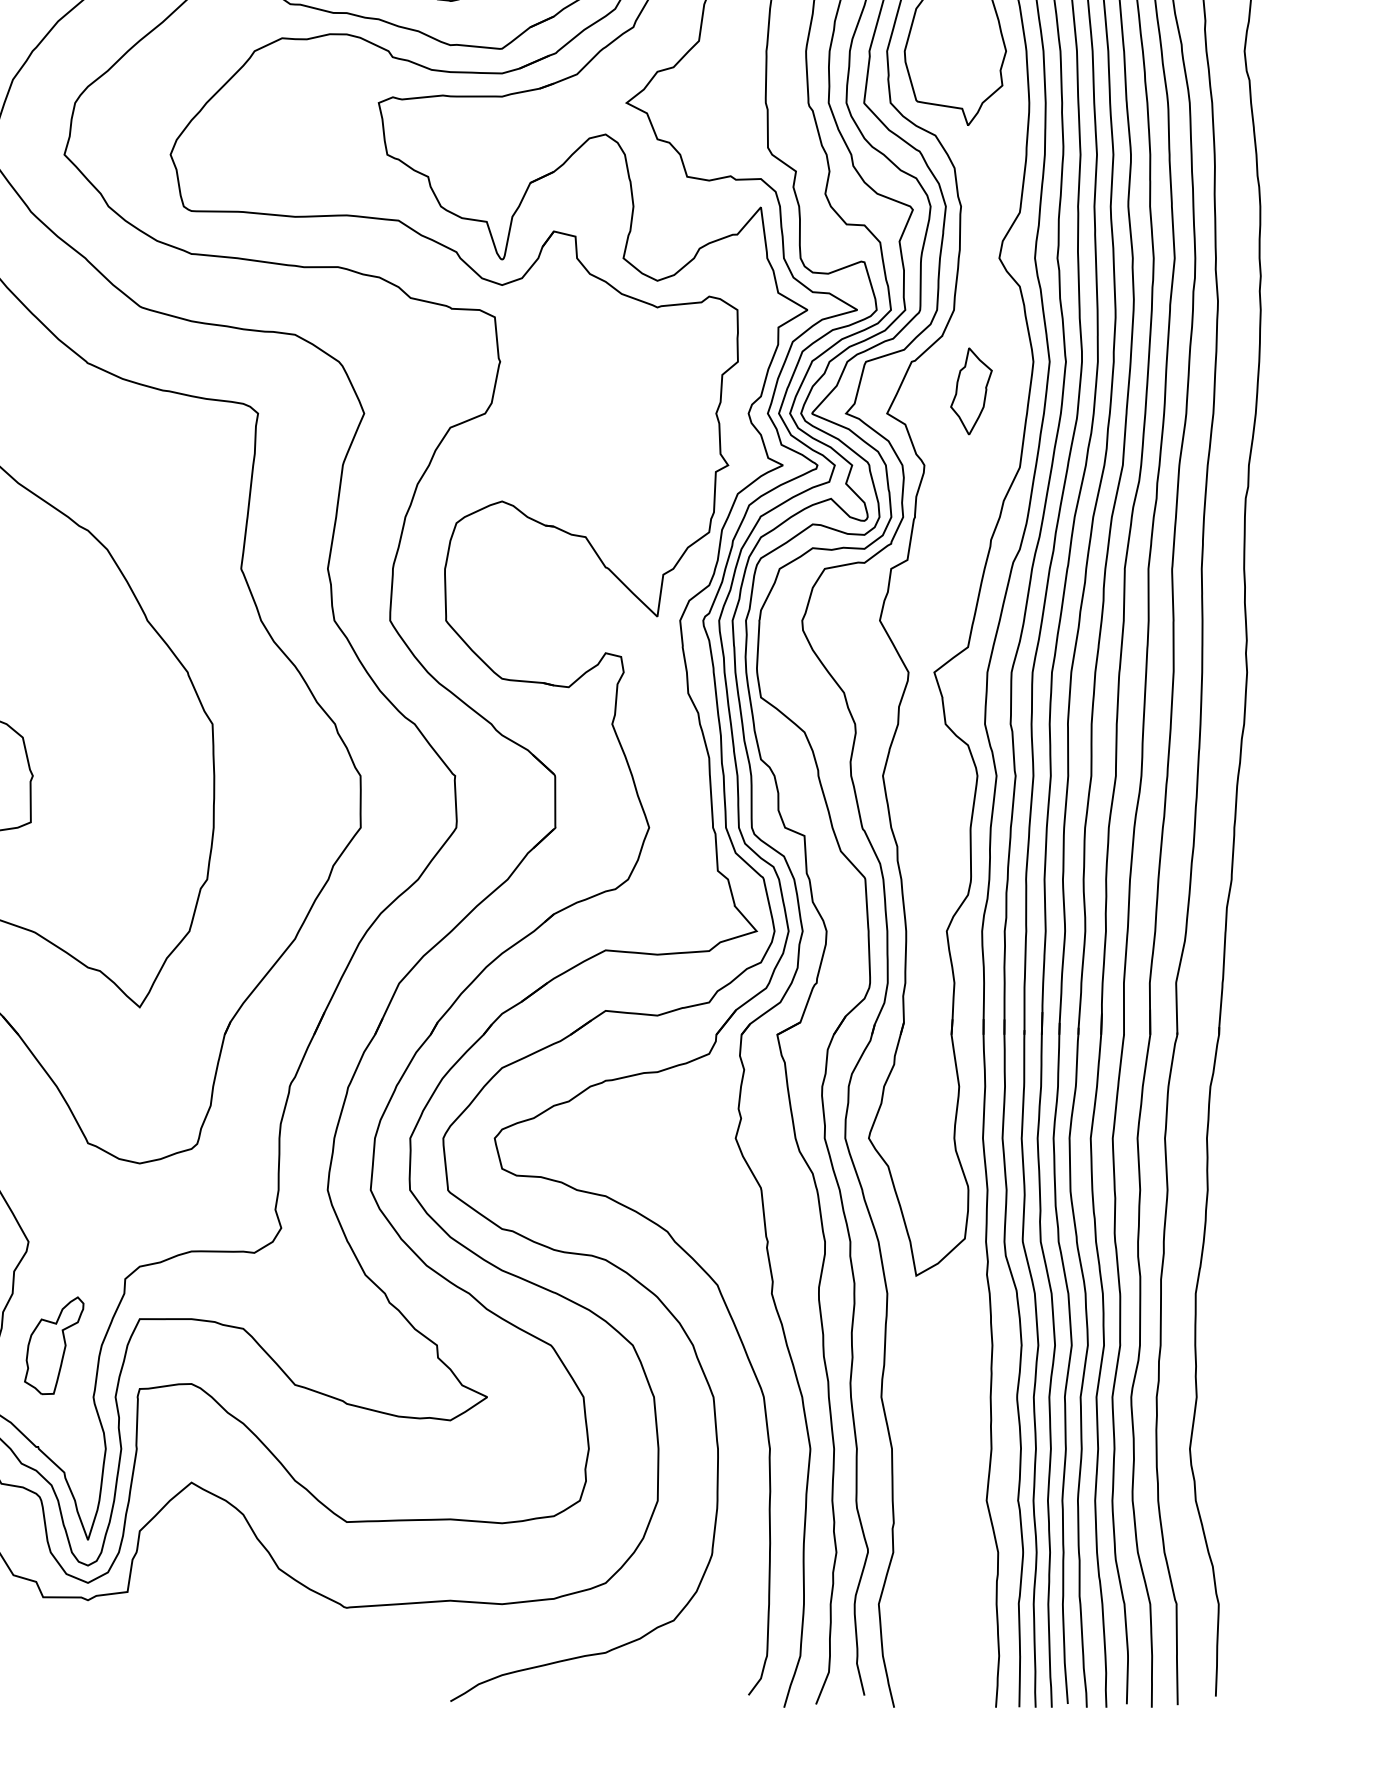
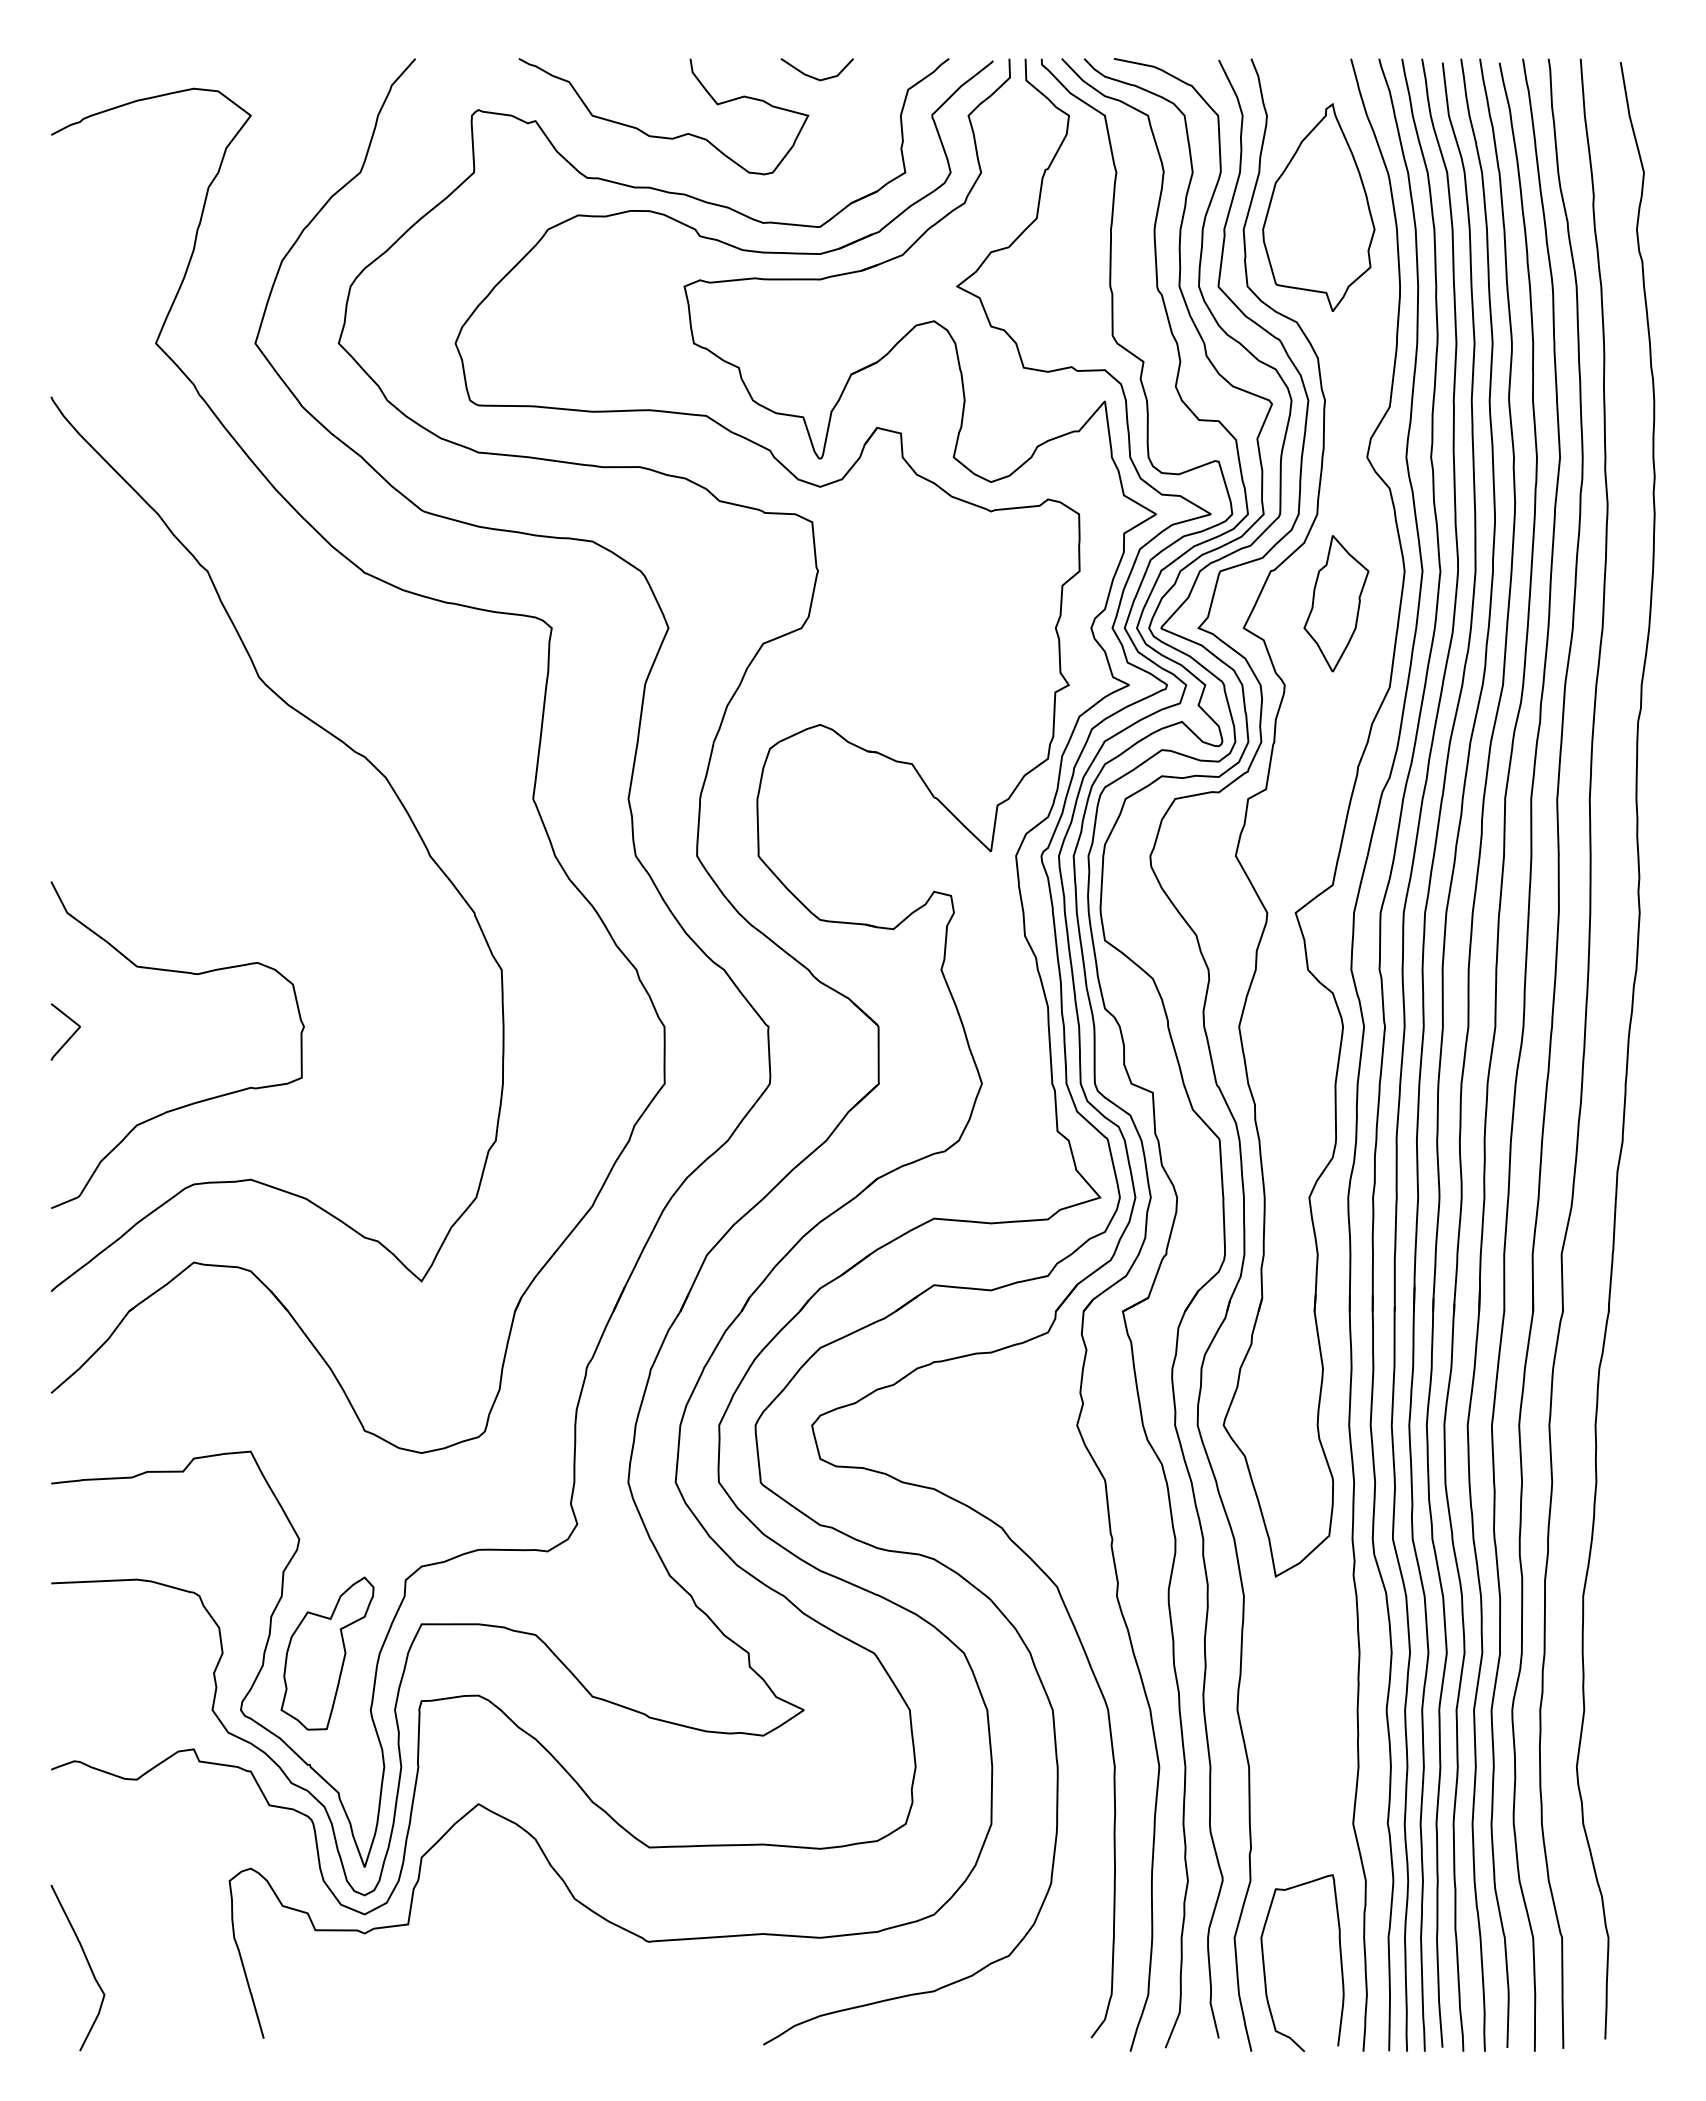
part: (971, 391) -> (1336, 603), size x1.43
part: (54, 1345) -> (327, 1653), size x1.43
curve: (906, 1633) -> (1265, 1970), added

